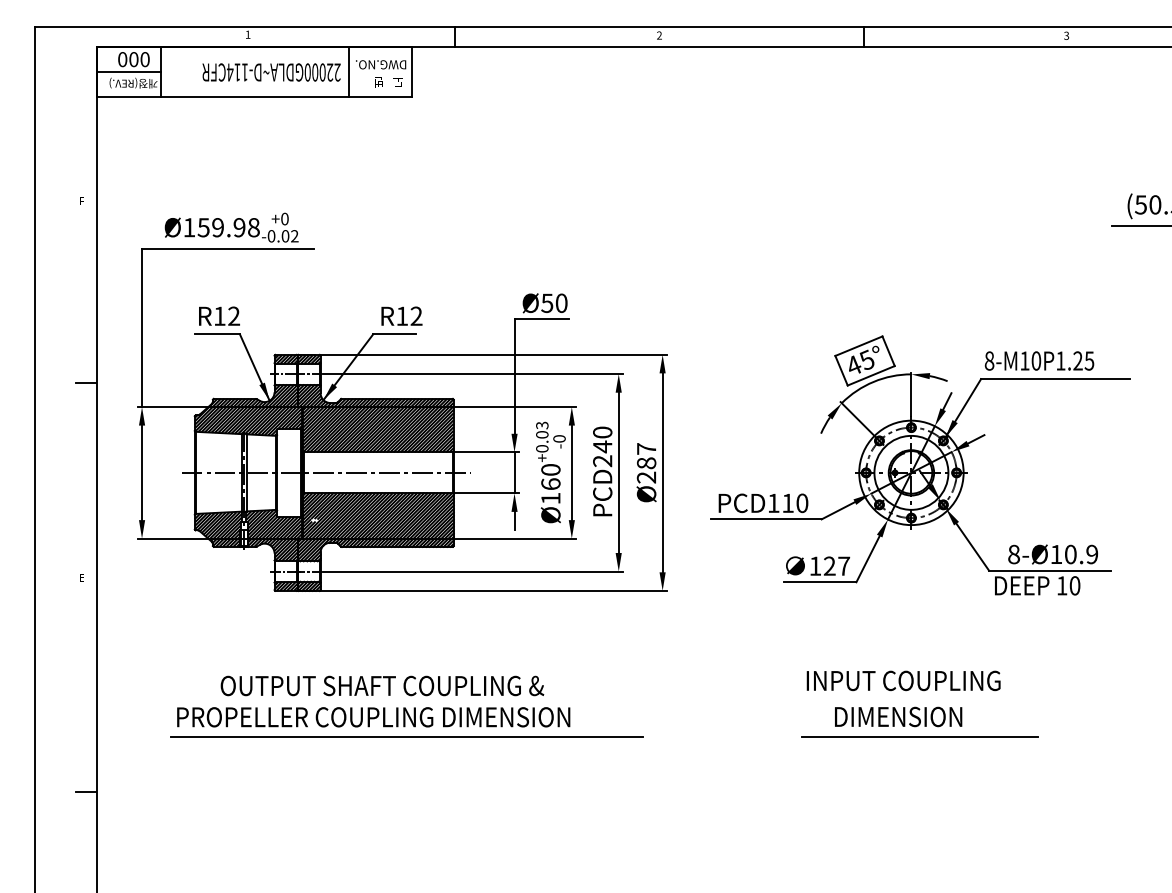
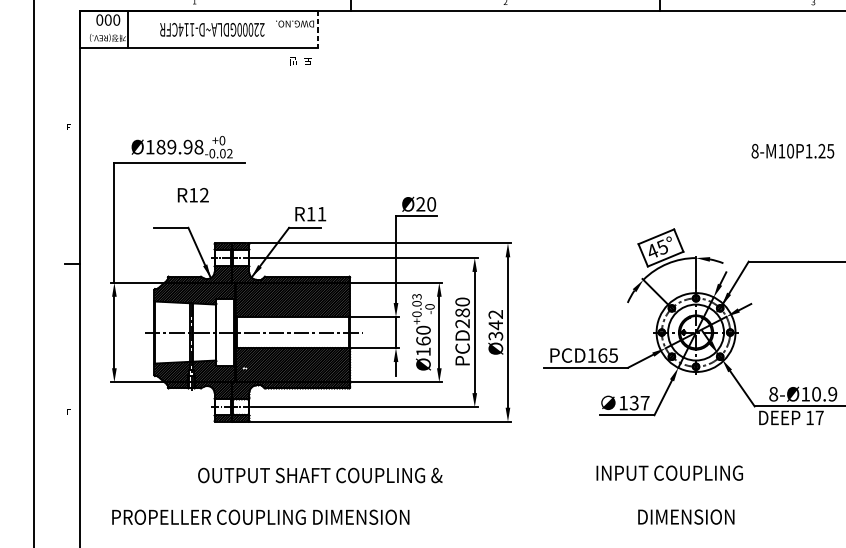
line: (348, 71) -> (270, 29), removed
line: (411, 71) -> (318, 29), solid -> dashed
line: (128, 72) -> (104, 29), removed
text: (388, 82) -> (300, 61), moved
text: (203, 227) -> (160, 147), Ø159.98 -> Ø189.98
text: (547, 303) -> (420, 204), Ø50 -> Ø20
text: (219, 315) -> (193, 194), moved
text: (416, 315) -> (321, 213), R12 -> R11
text: (1039, 360) -> (792, 150), moved
text: (602, 446) -> (462, 312), PCD240 -> PCD280
text: (646, 463) -> (495, 325), Ø287 -> Ø342
text: (795, 503) -> (608, 355), PCD110 -> PCD165
text: (829, 566) -> (634, 403), 127 -> 137
text: (1074, 585) -> (819, 417), 10 -> 17
text: (903, 680) -> (669, 472), moved
text: (382, 685) -> (320, 475), moved
text: (373, 717) -> (260, 517), moved
line: (407, 736) -> (315, 531), removed
line: (919, 736) -> (702, 531), removed

